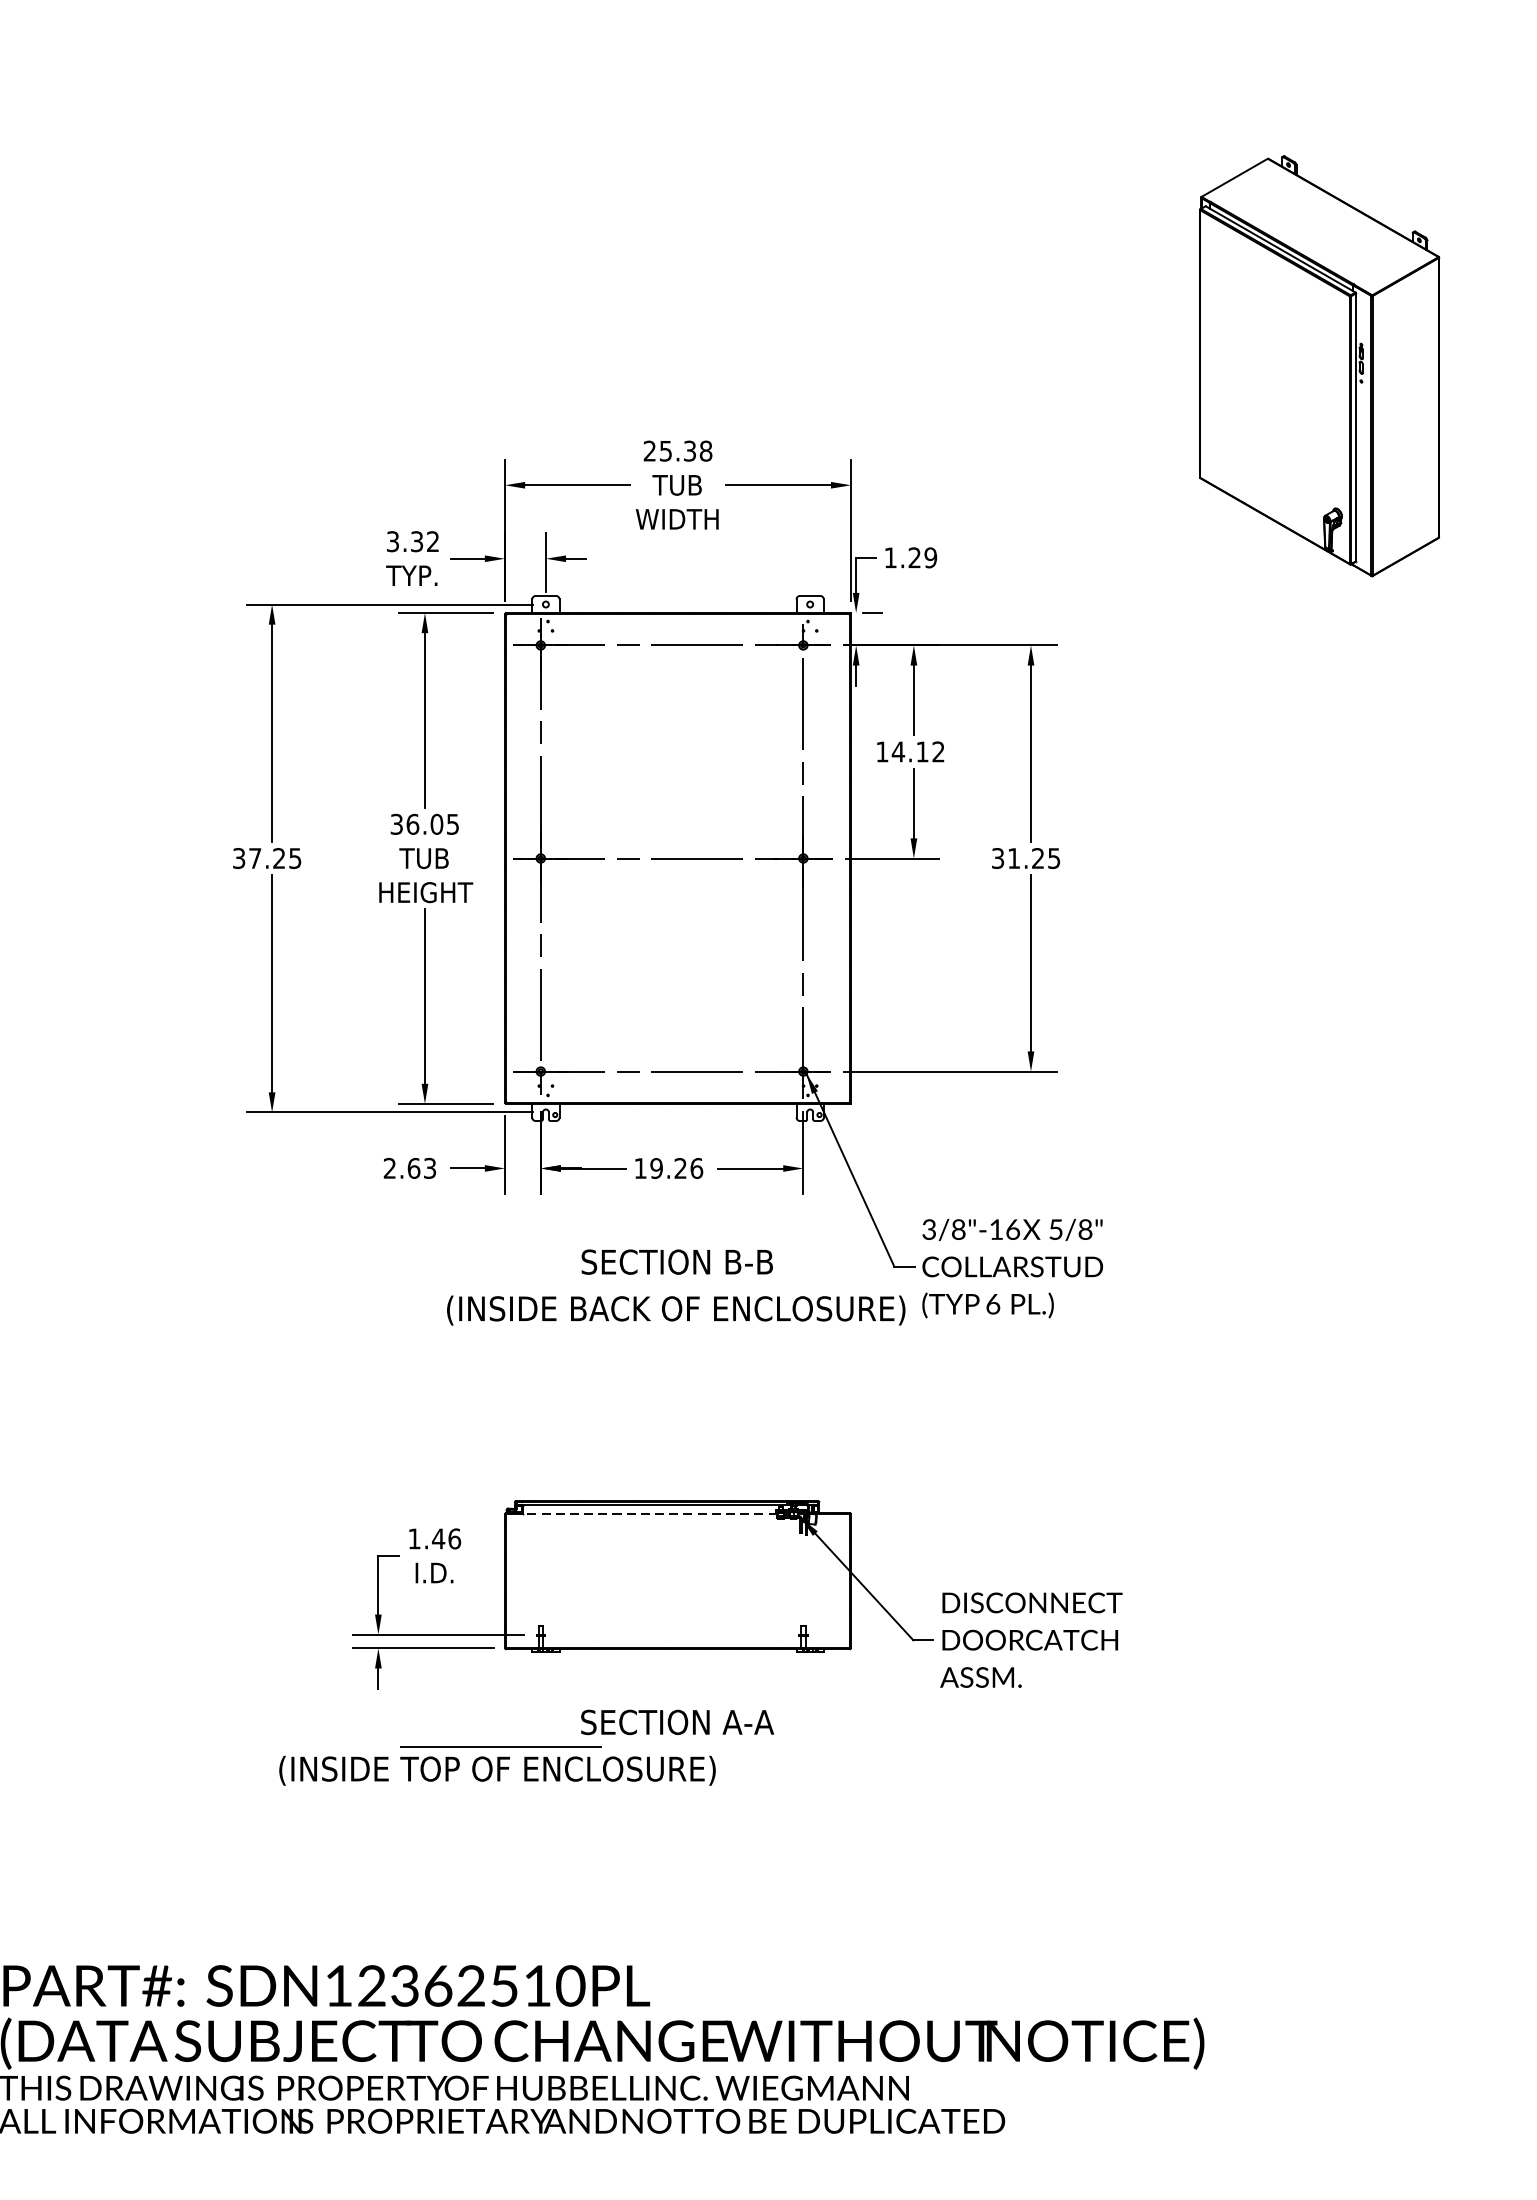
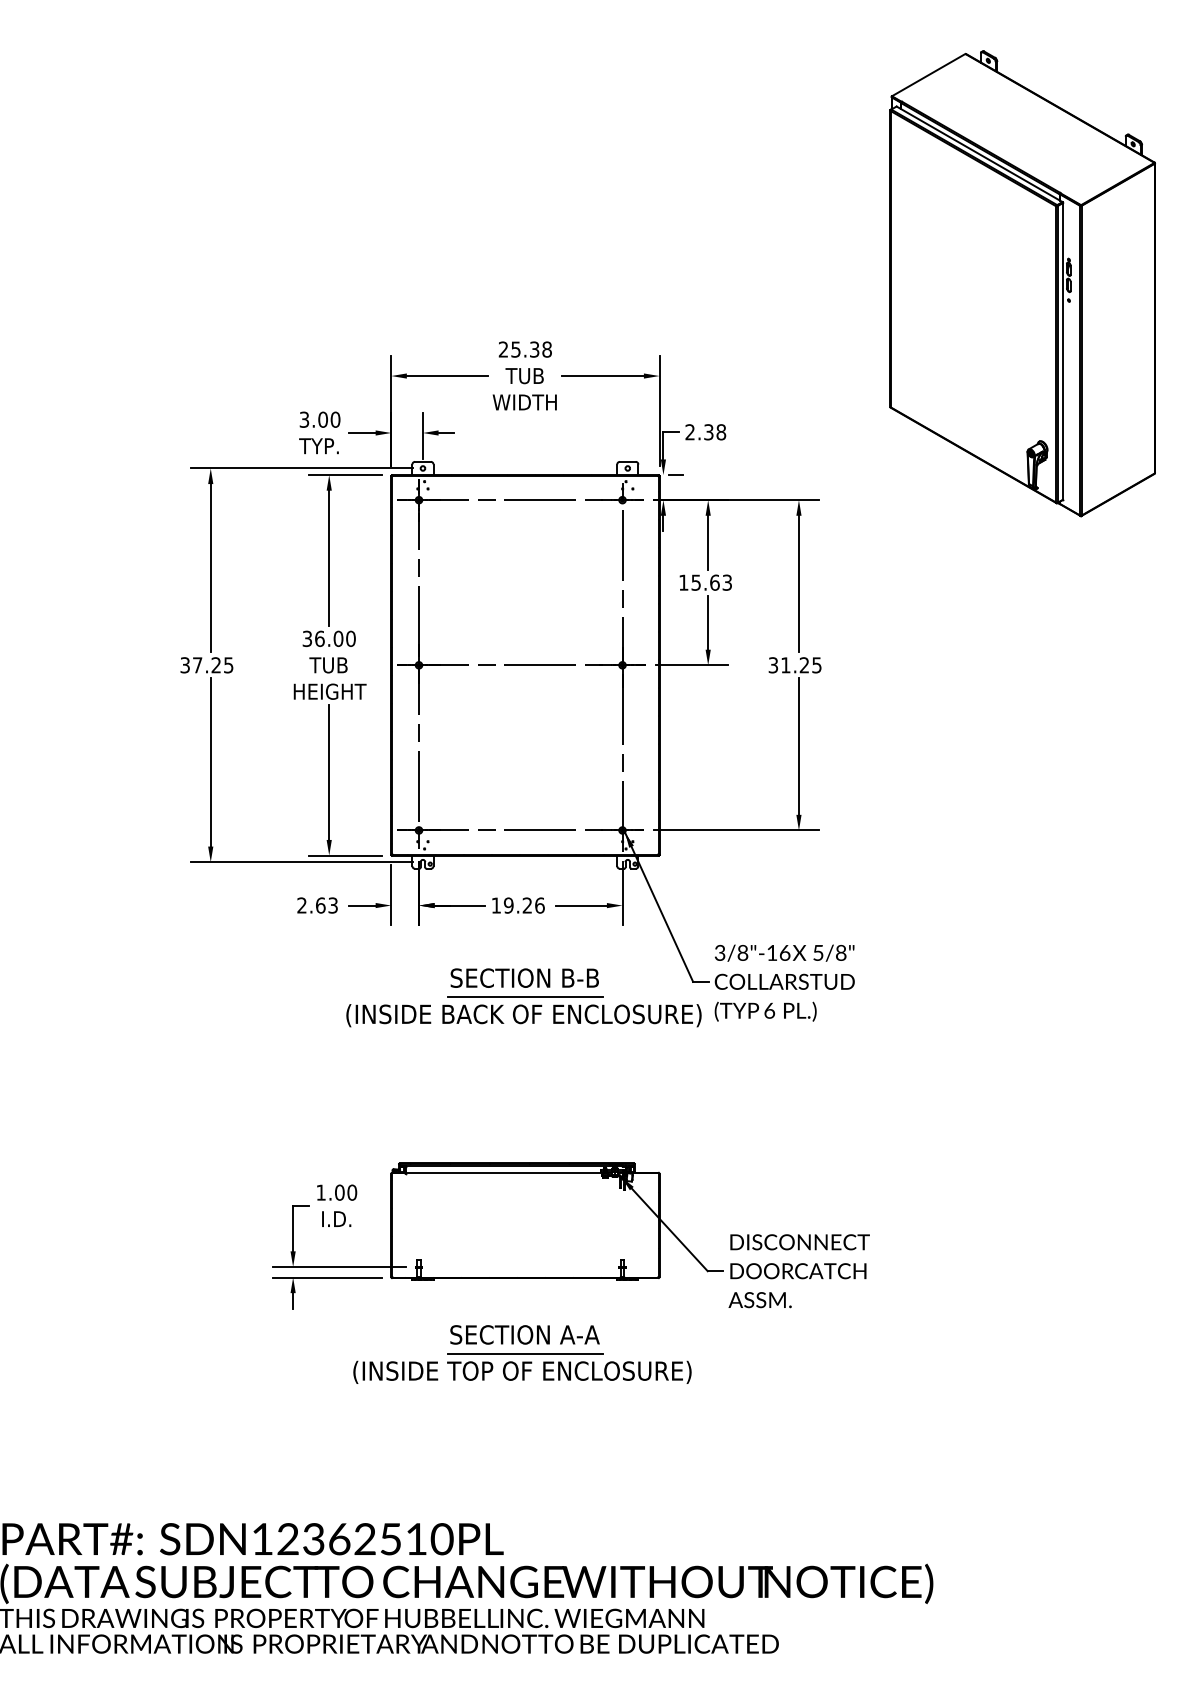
part: (1319, 365) -> (1022, 283), size x1.43
text: (425, 541) -> (329, 419), 3.32 -> 3.00
text: (910, 558) -> (705, 432), 1.29 -> 2.38
text: (918, 751) -> (711, 582), 14.12 -> 15.63
text: (452, 823) -> (350, 638), 36.05 -> 36.00
line: (678, 1287) -> (525, 997), added
line: (651, 1514) -> (504, 1173), dashed -> solid
text: (445, 1538) -> (345, 1192), 1.46 -> 1.00
part: (497, 1765) -> (522, 1368), moved

